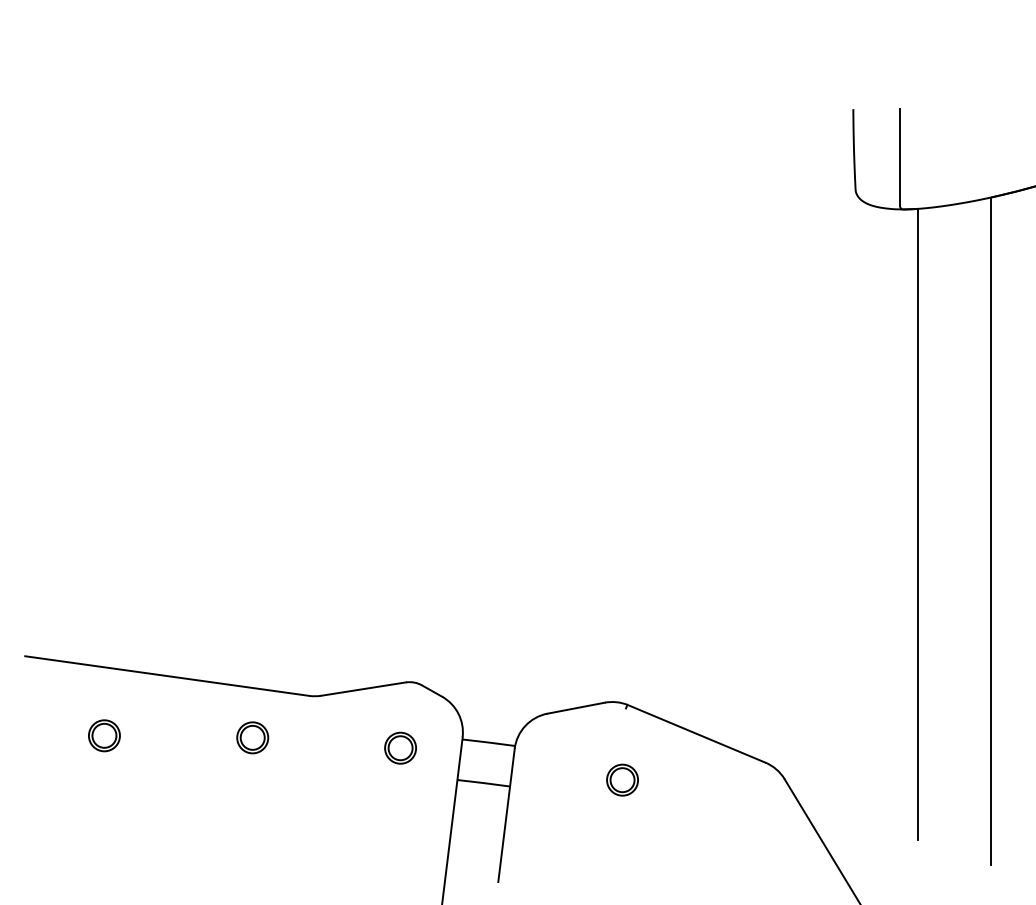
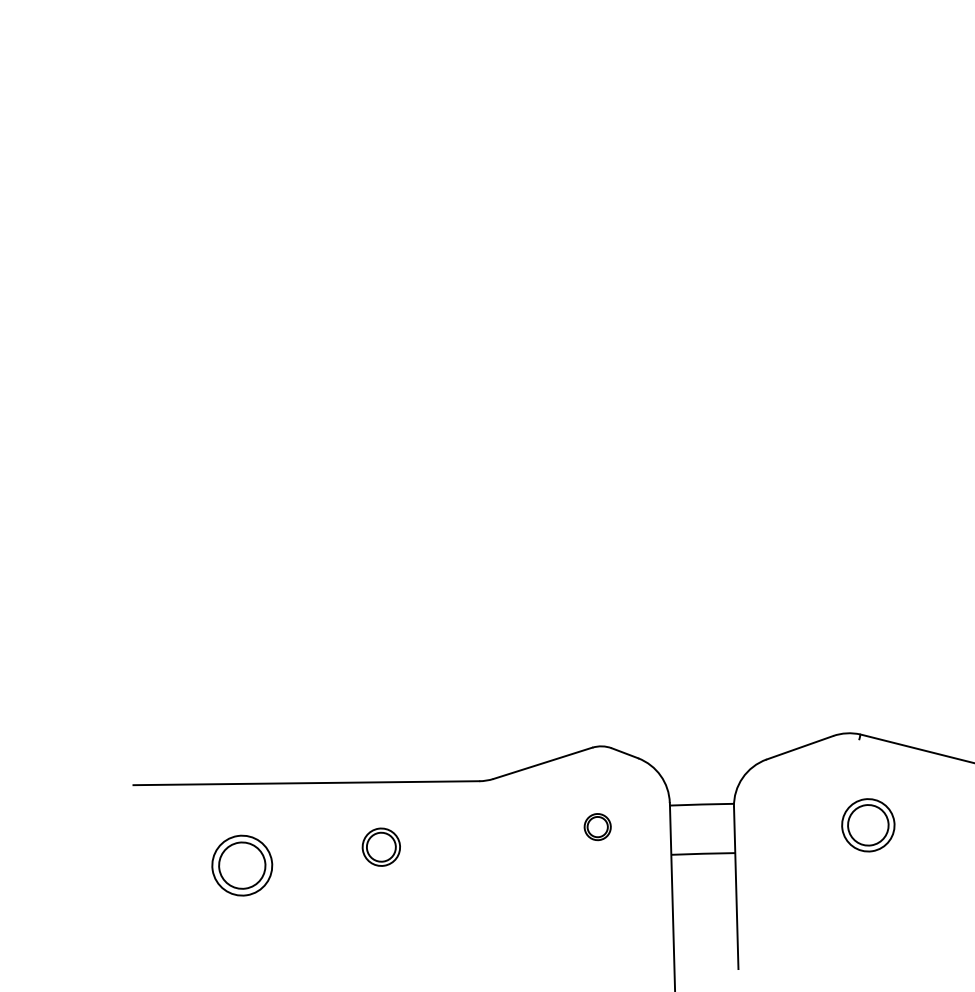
part: (104, 735) -> (242, 865), size x1.6
part: (252, 737) -> (381, 846), moved
part: (400, 747) -> (597, 826), size x0.7
part: (622, 779) -> (868, 824), size x1.4

